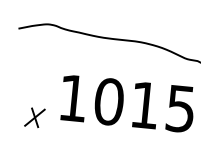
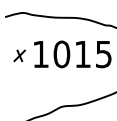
part: (34, 117) -> (19, 55), moved

